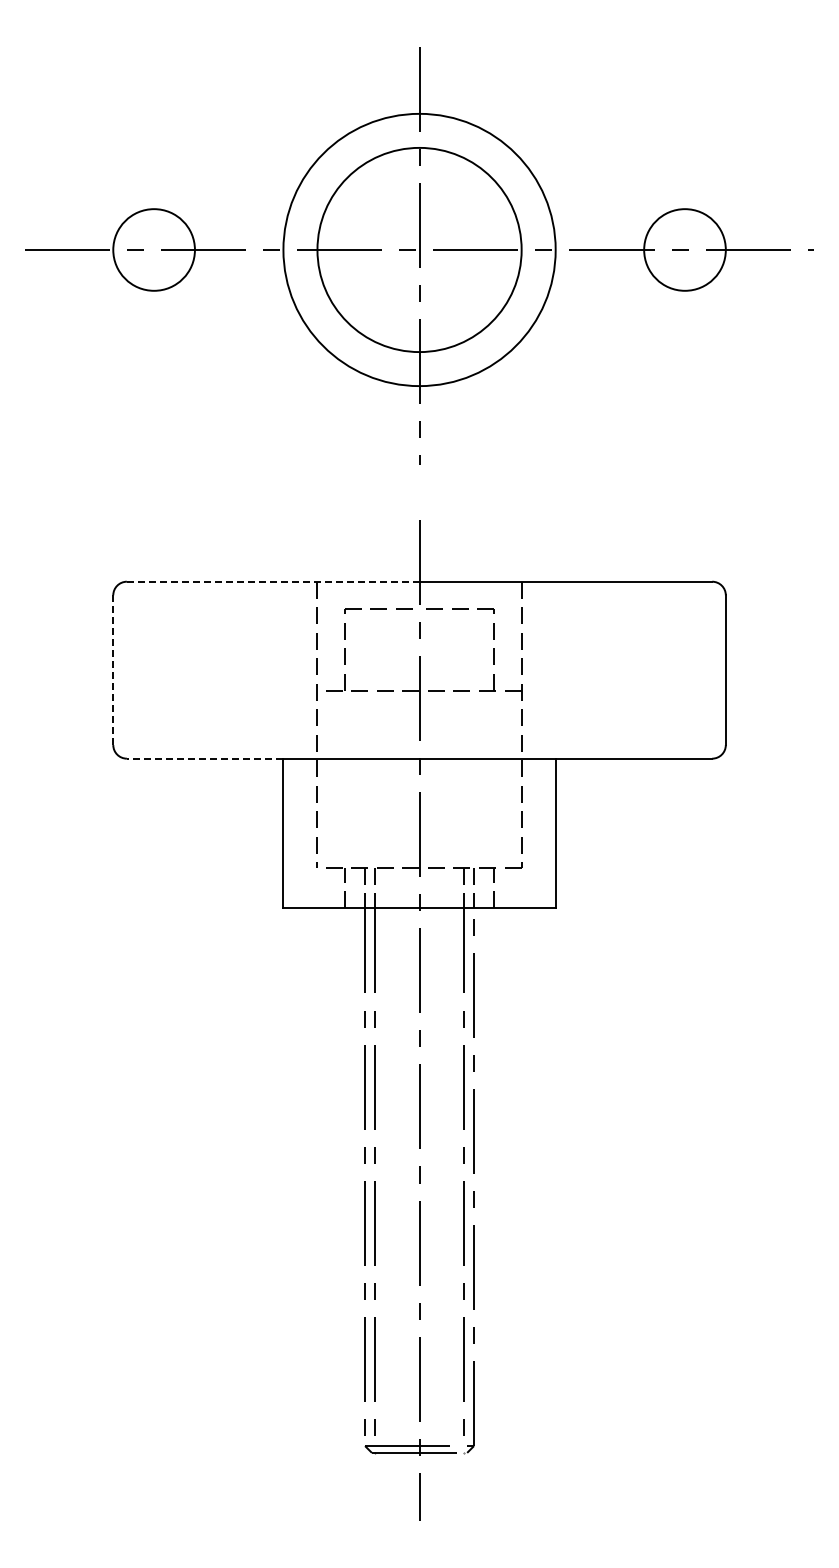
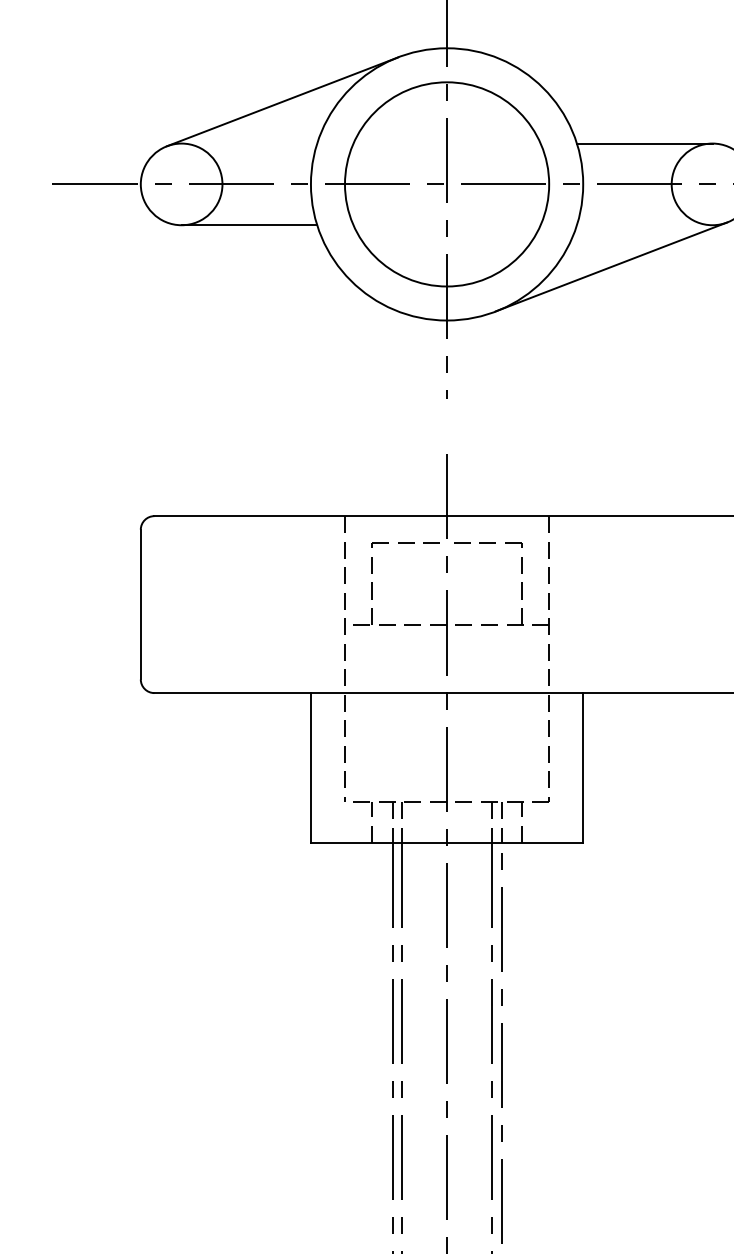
line: (254, 166) -> (282, 100), added
line: (617, 209) -> (645, 143), added
line: (221, 290) -> (249, 224), added
line: (583, 332) -> (611, 266), added
line: (273, 581) -> (301, 515), dashed -> solid
line: (113, 670) -> (141, 604), dashed -> solid
line: (204, 758) -> (232, 692), dashed -> solid

